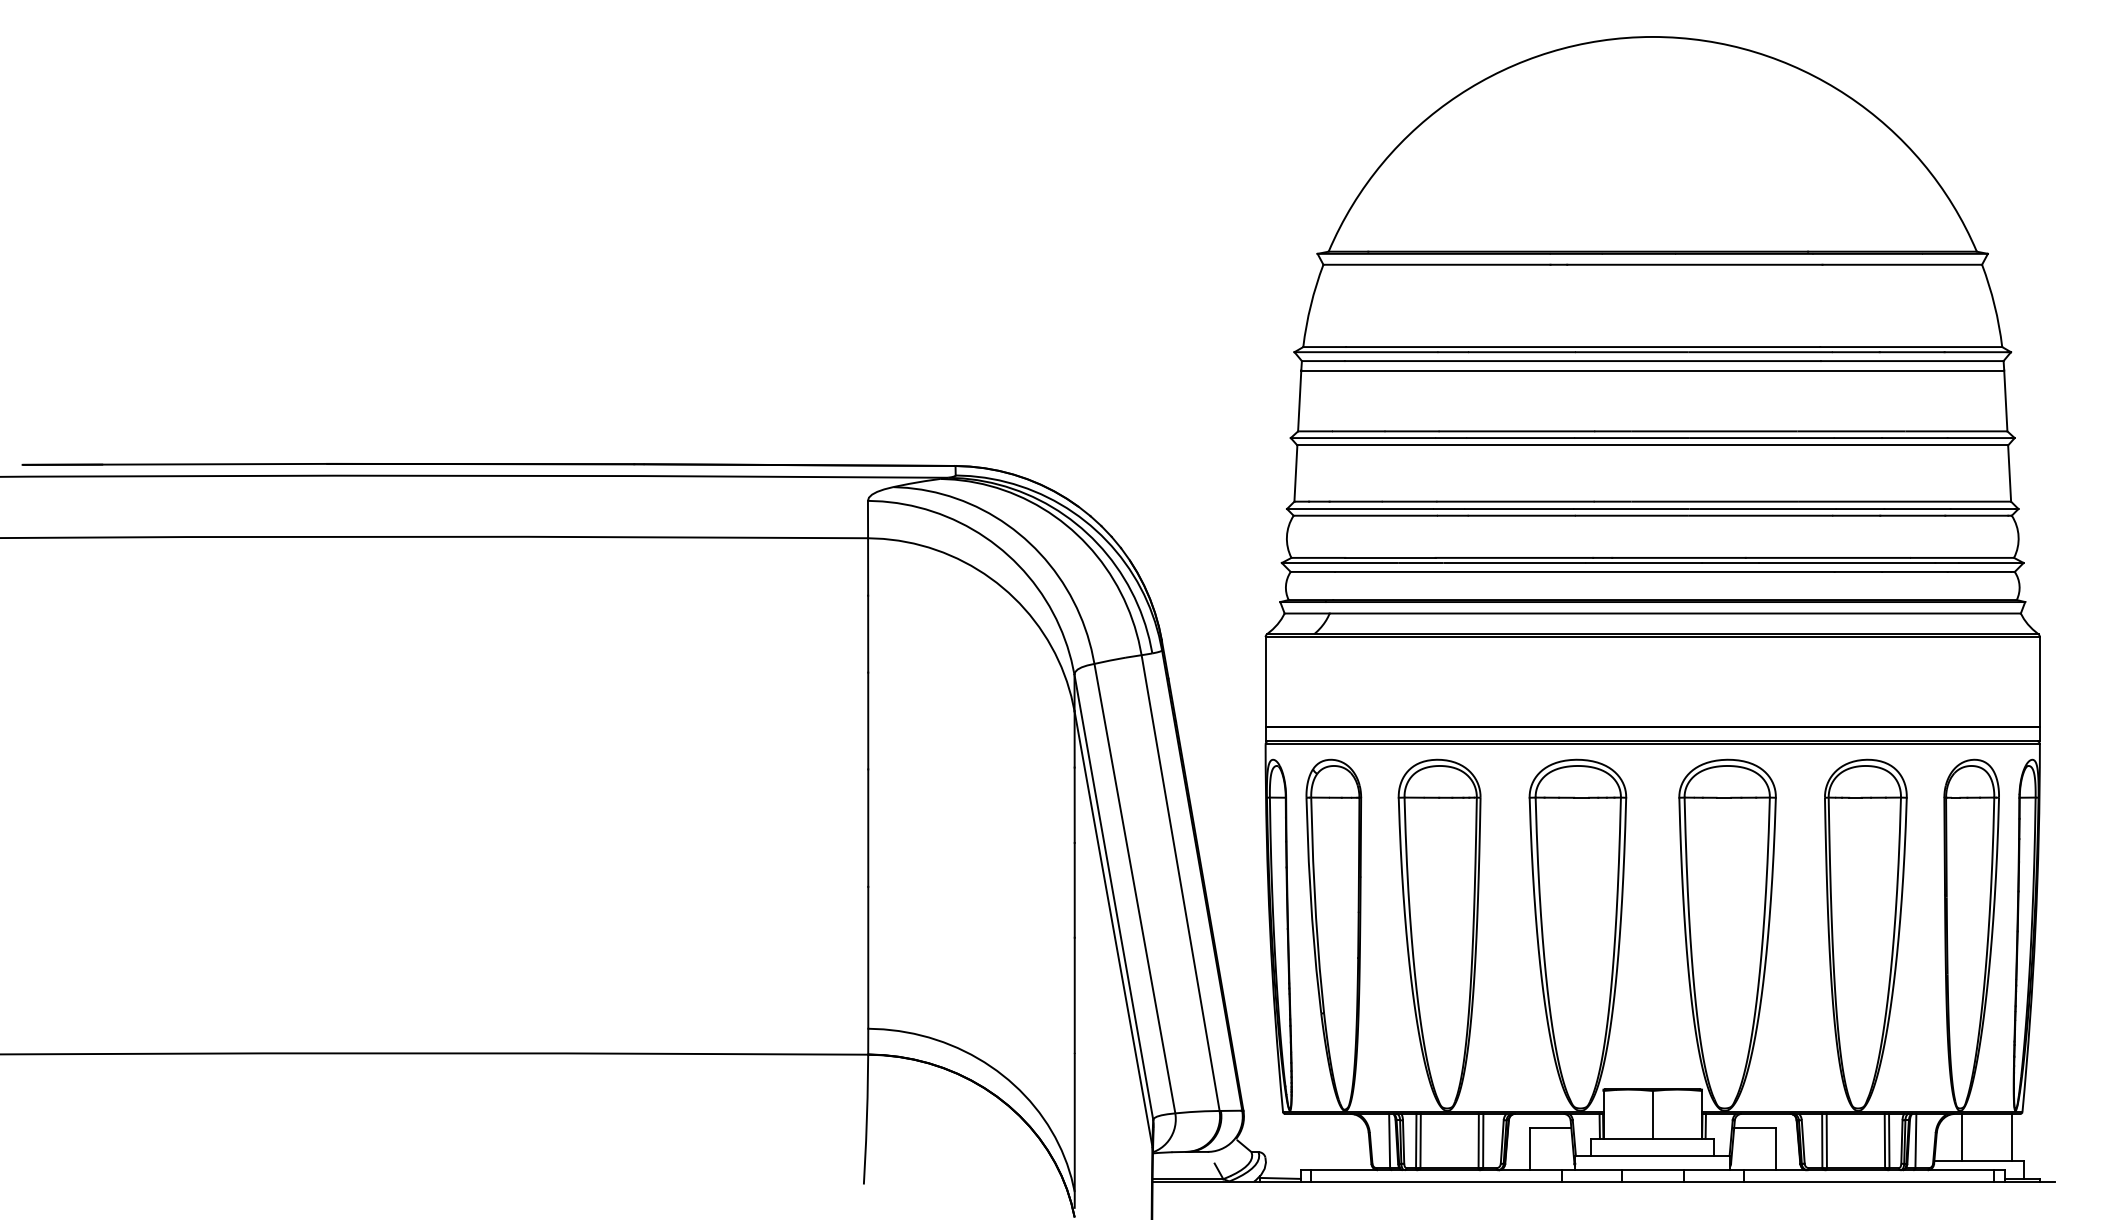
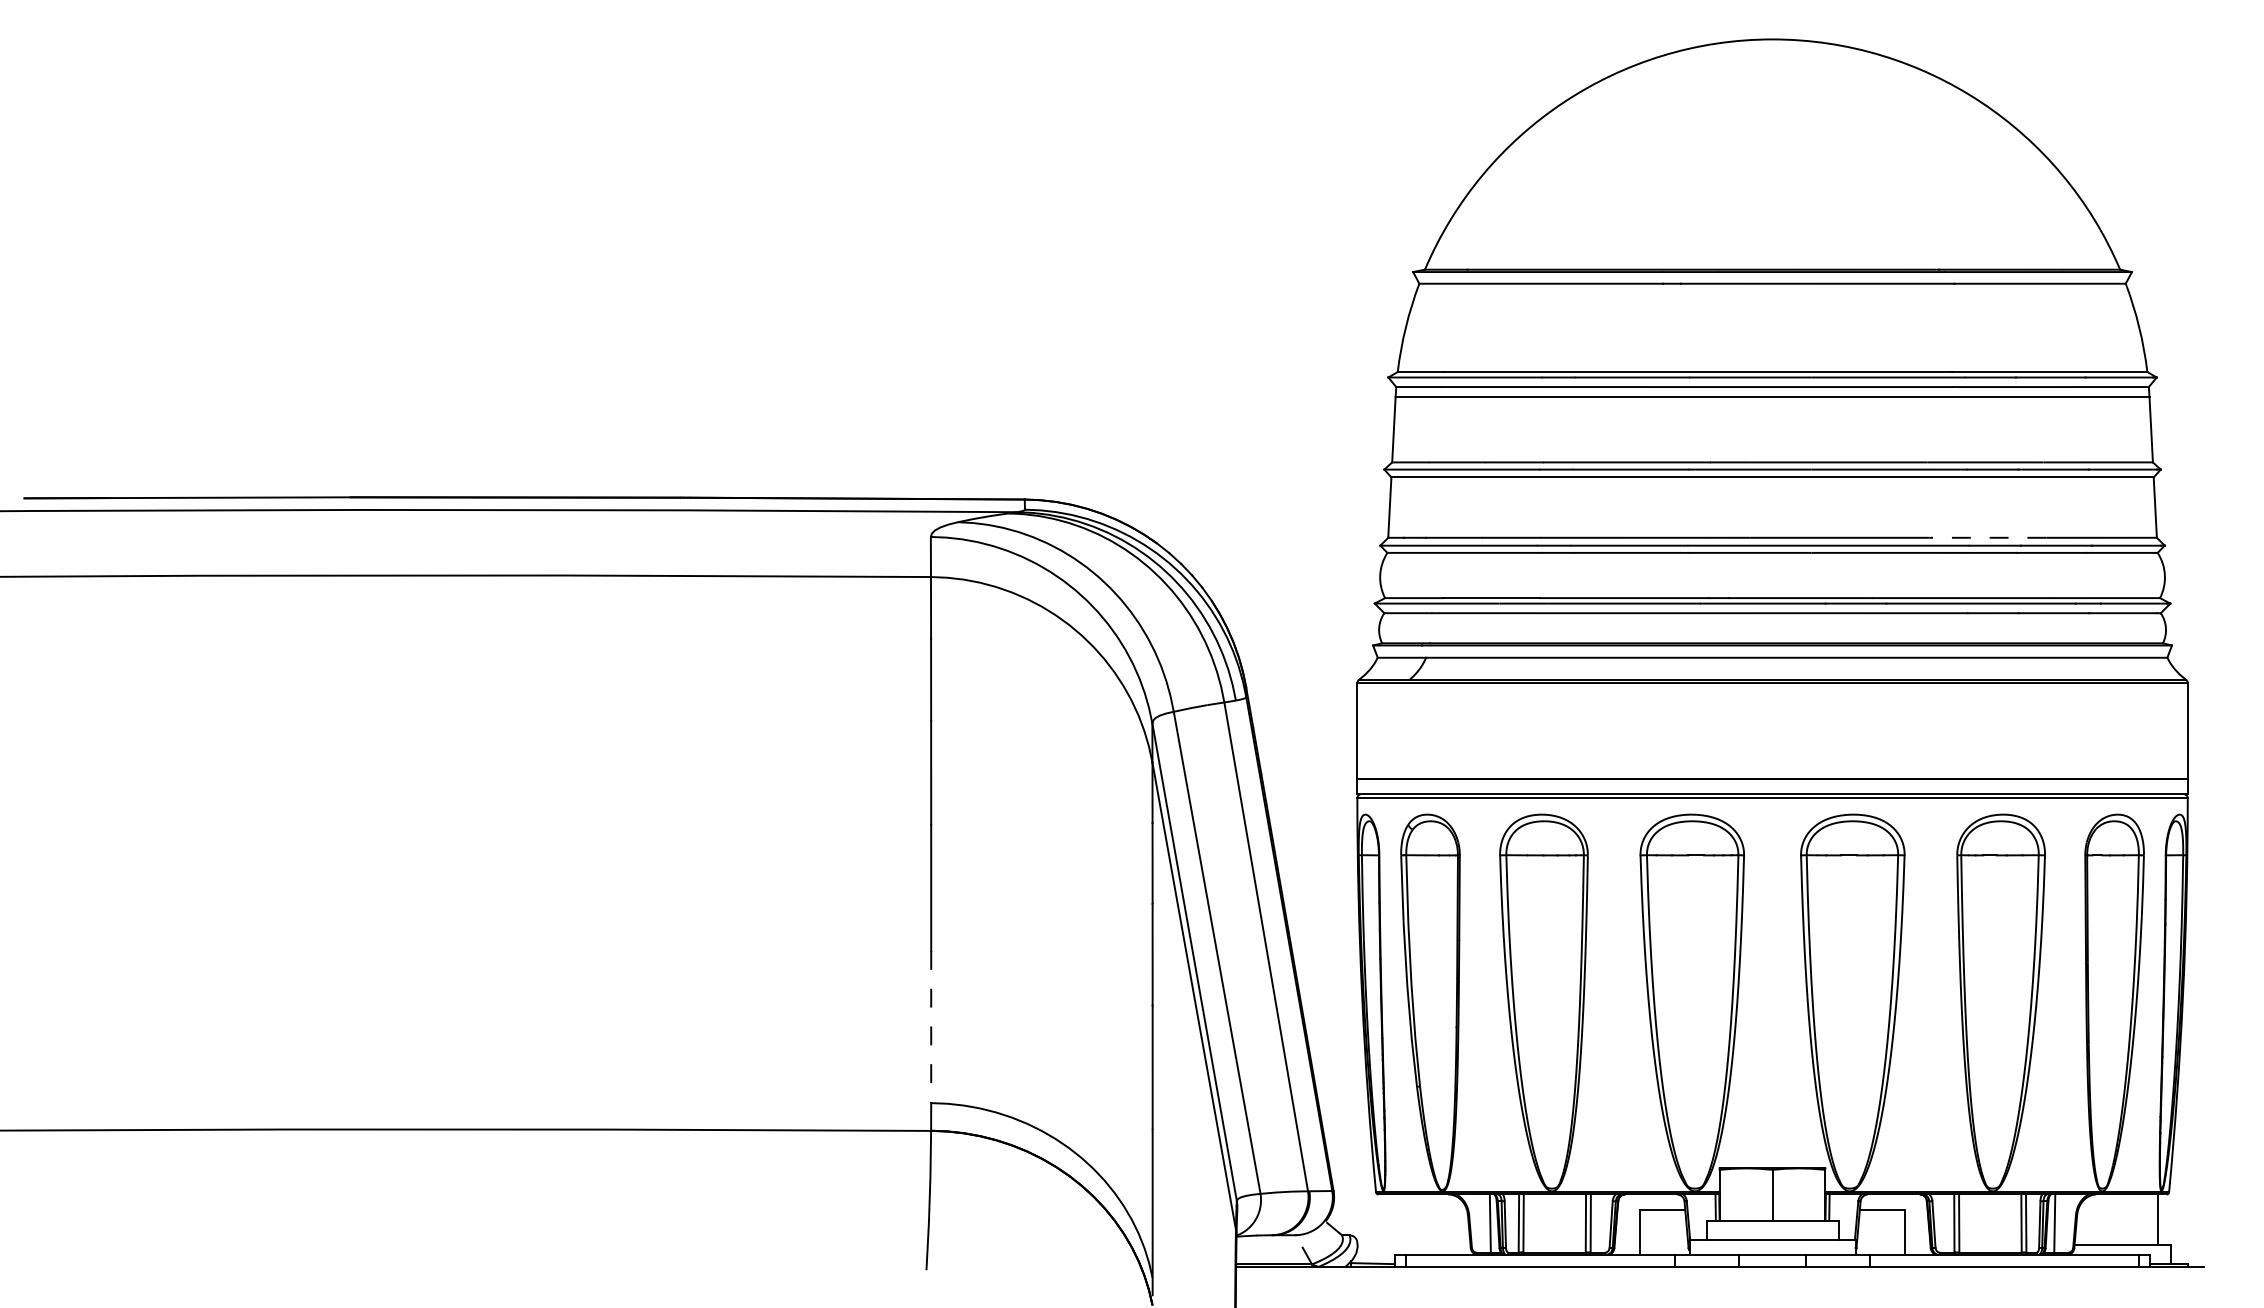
line: (1854, 501) -> (1988, 537), solid -> dashed
line: (868, 958) -> (931, 1027), solid -> dashed
line: (1962, 1137) -> (2104, 1219), removed

